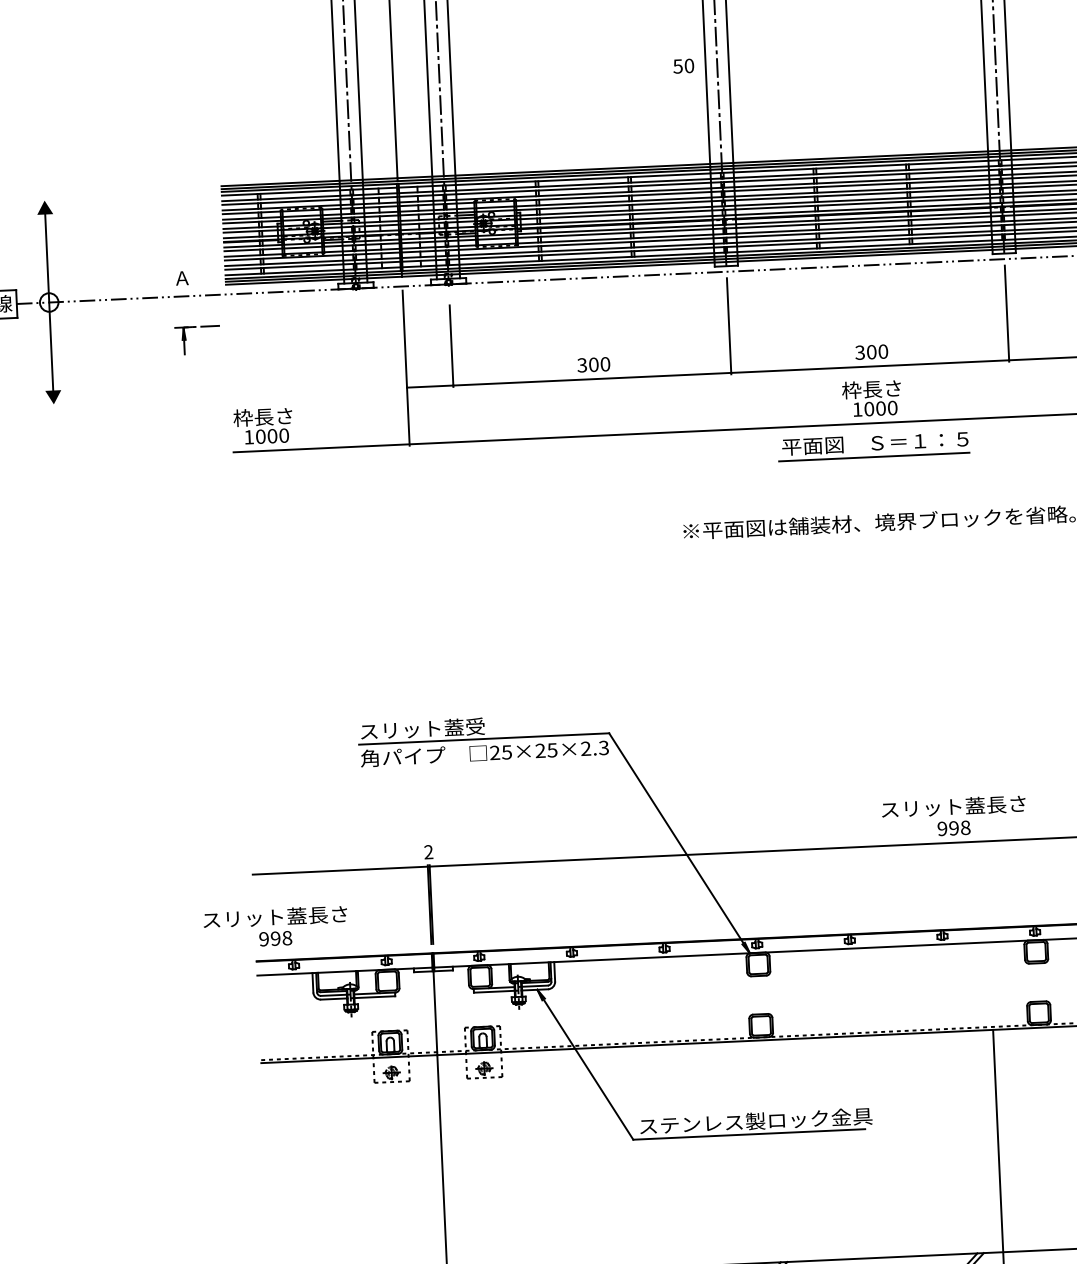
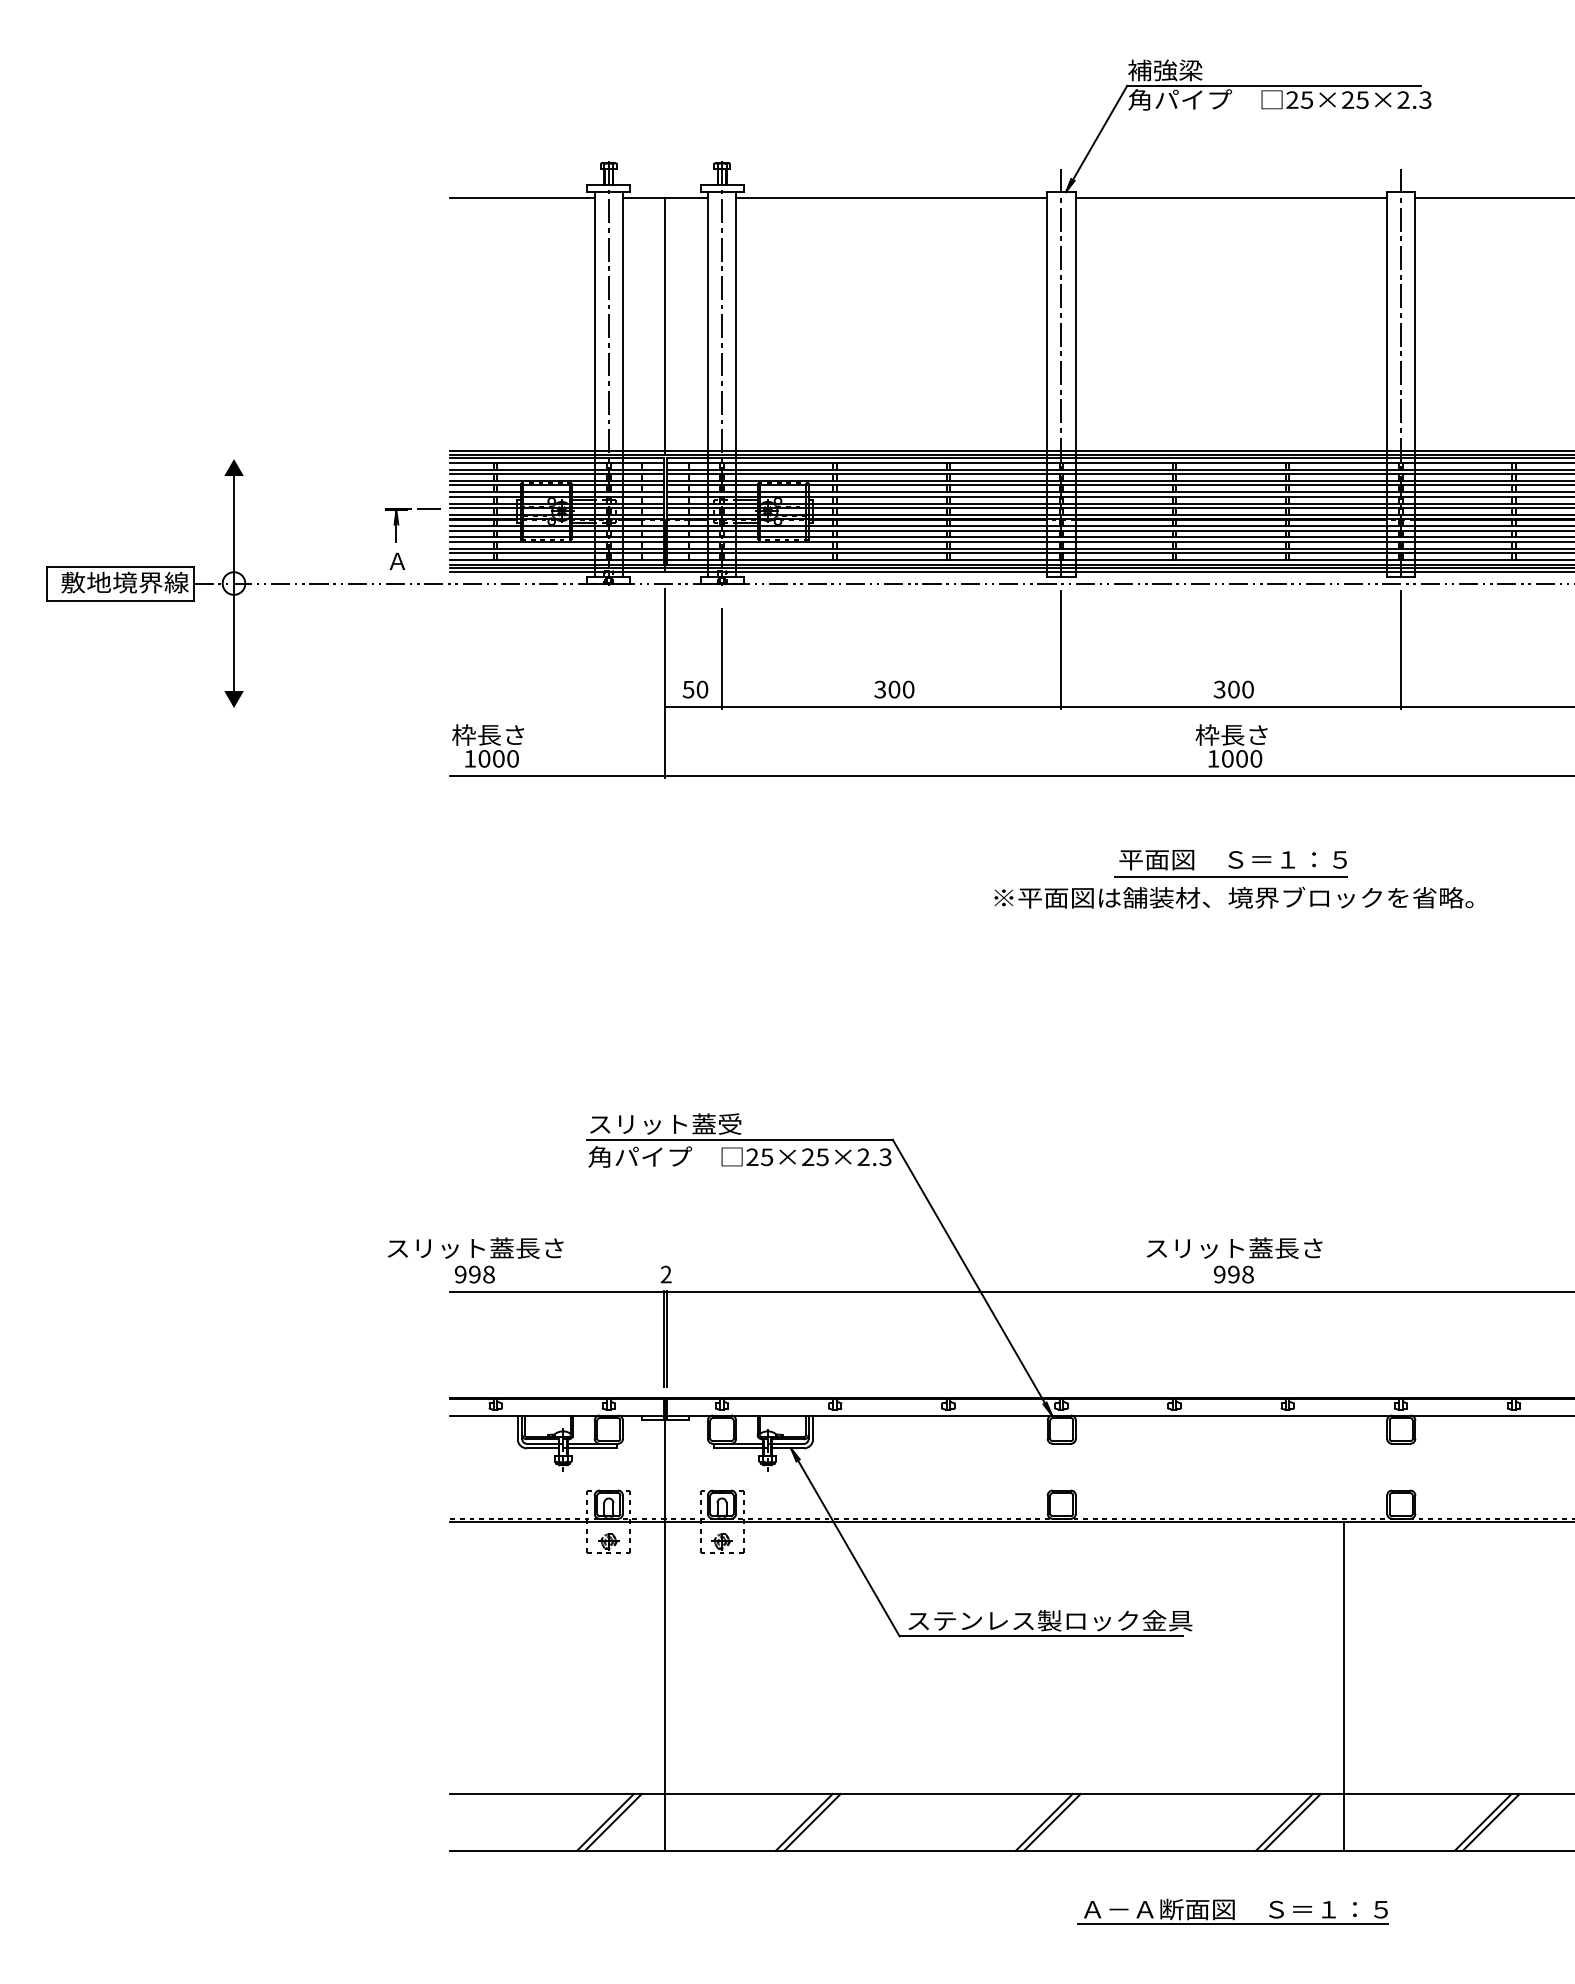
text: (683, 66) -> (695, 689), moved
part: (186, 340) -> (399, 525), moved
part: (873, 446) -> (1230, 863), moved
text: (954, 816) -> (1234, 1260), moved
text: (275, 927) -> (475, 1260), moved

